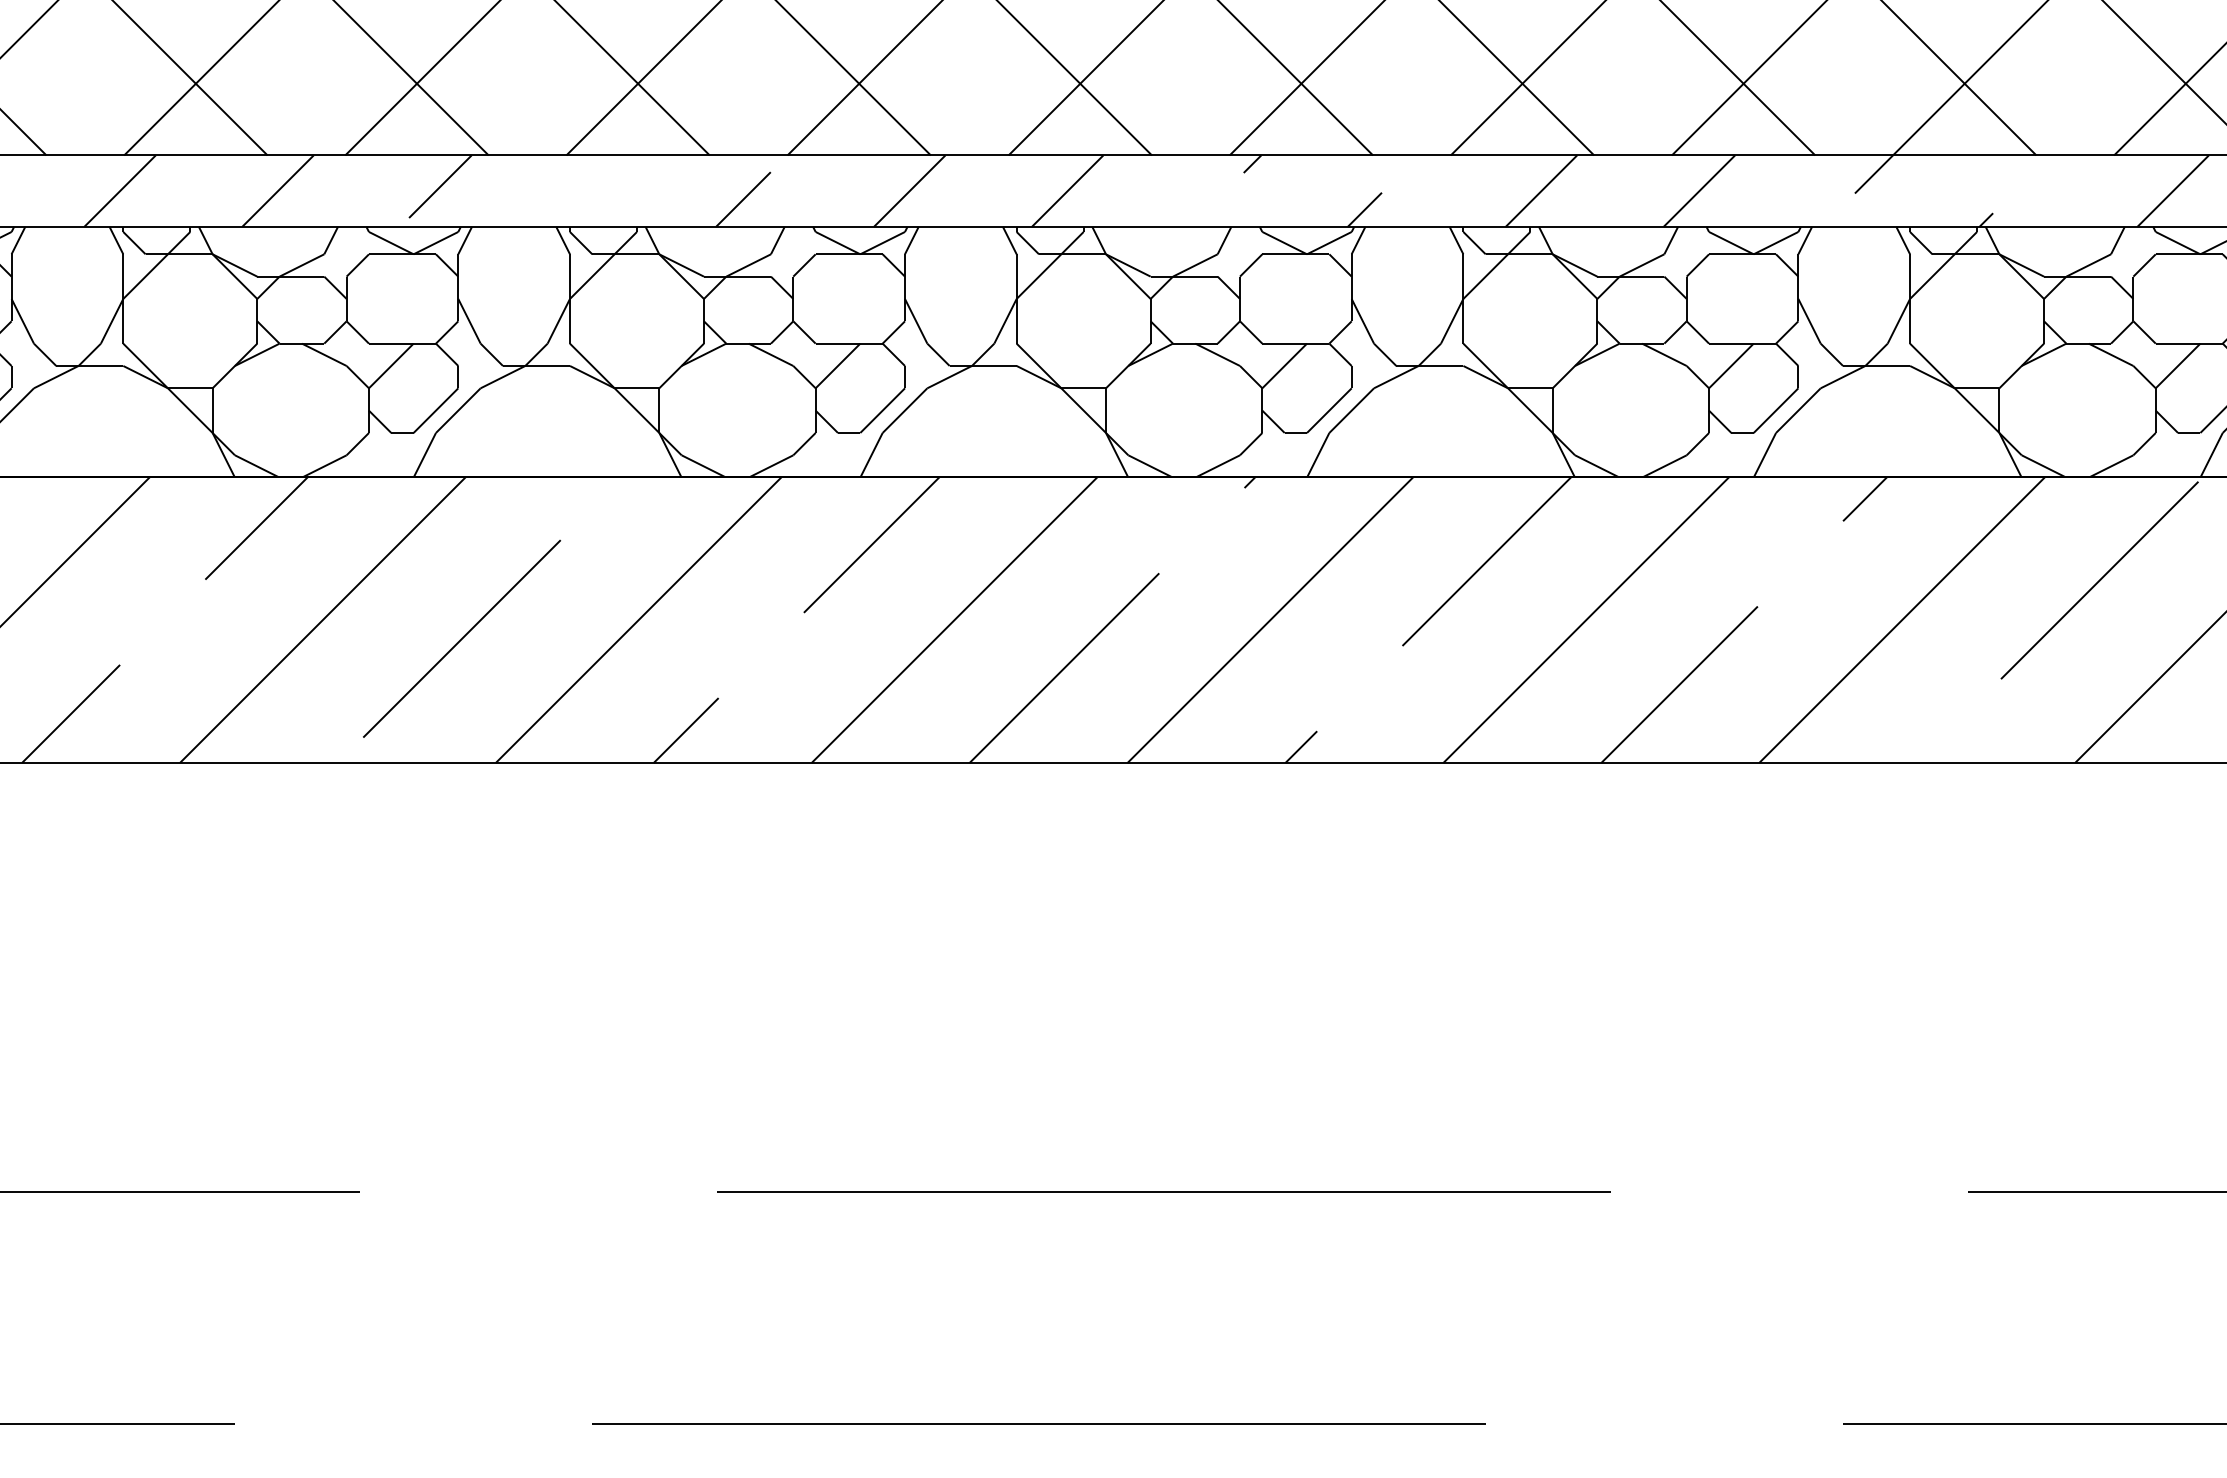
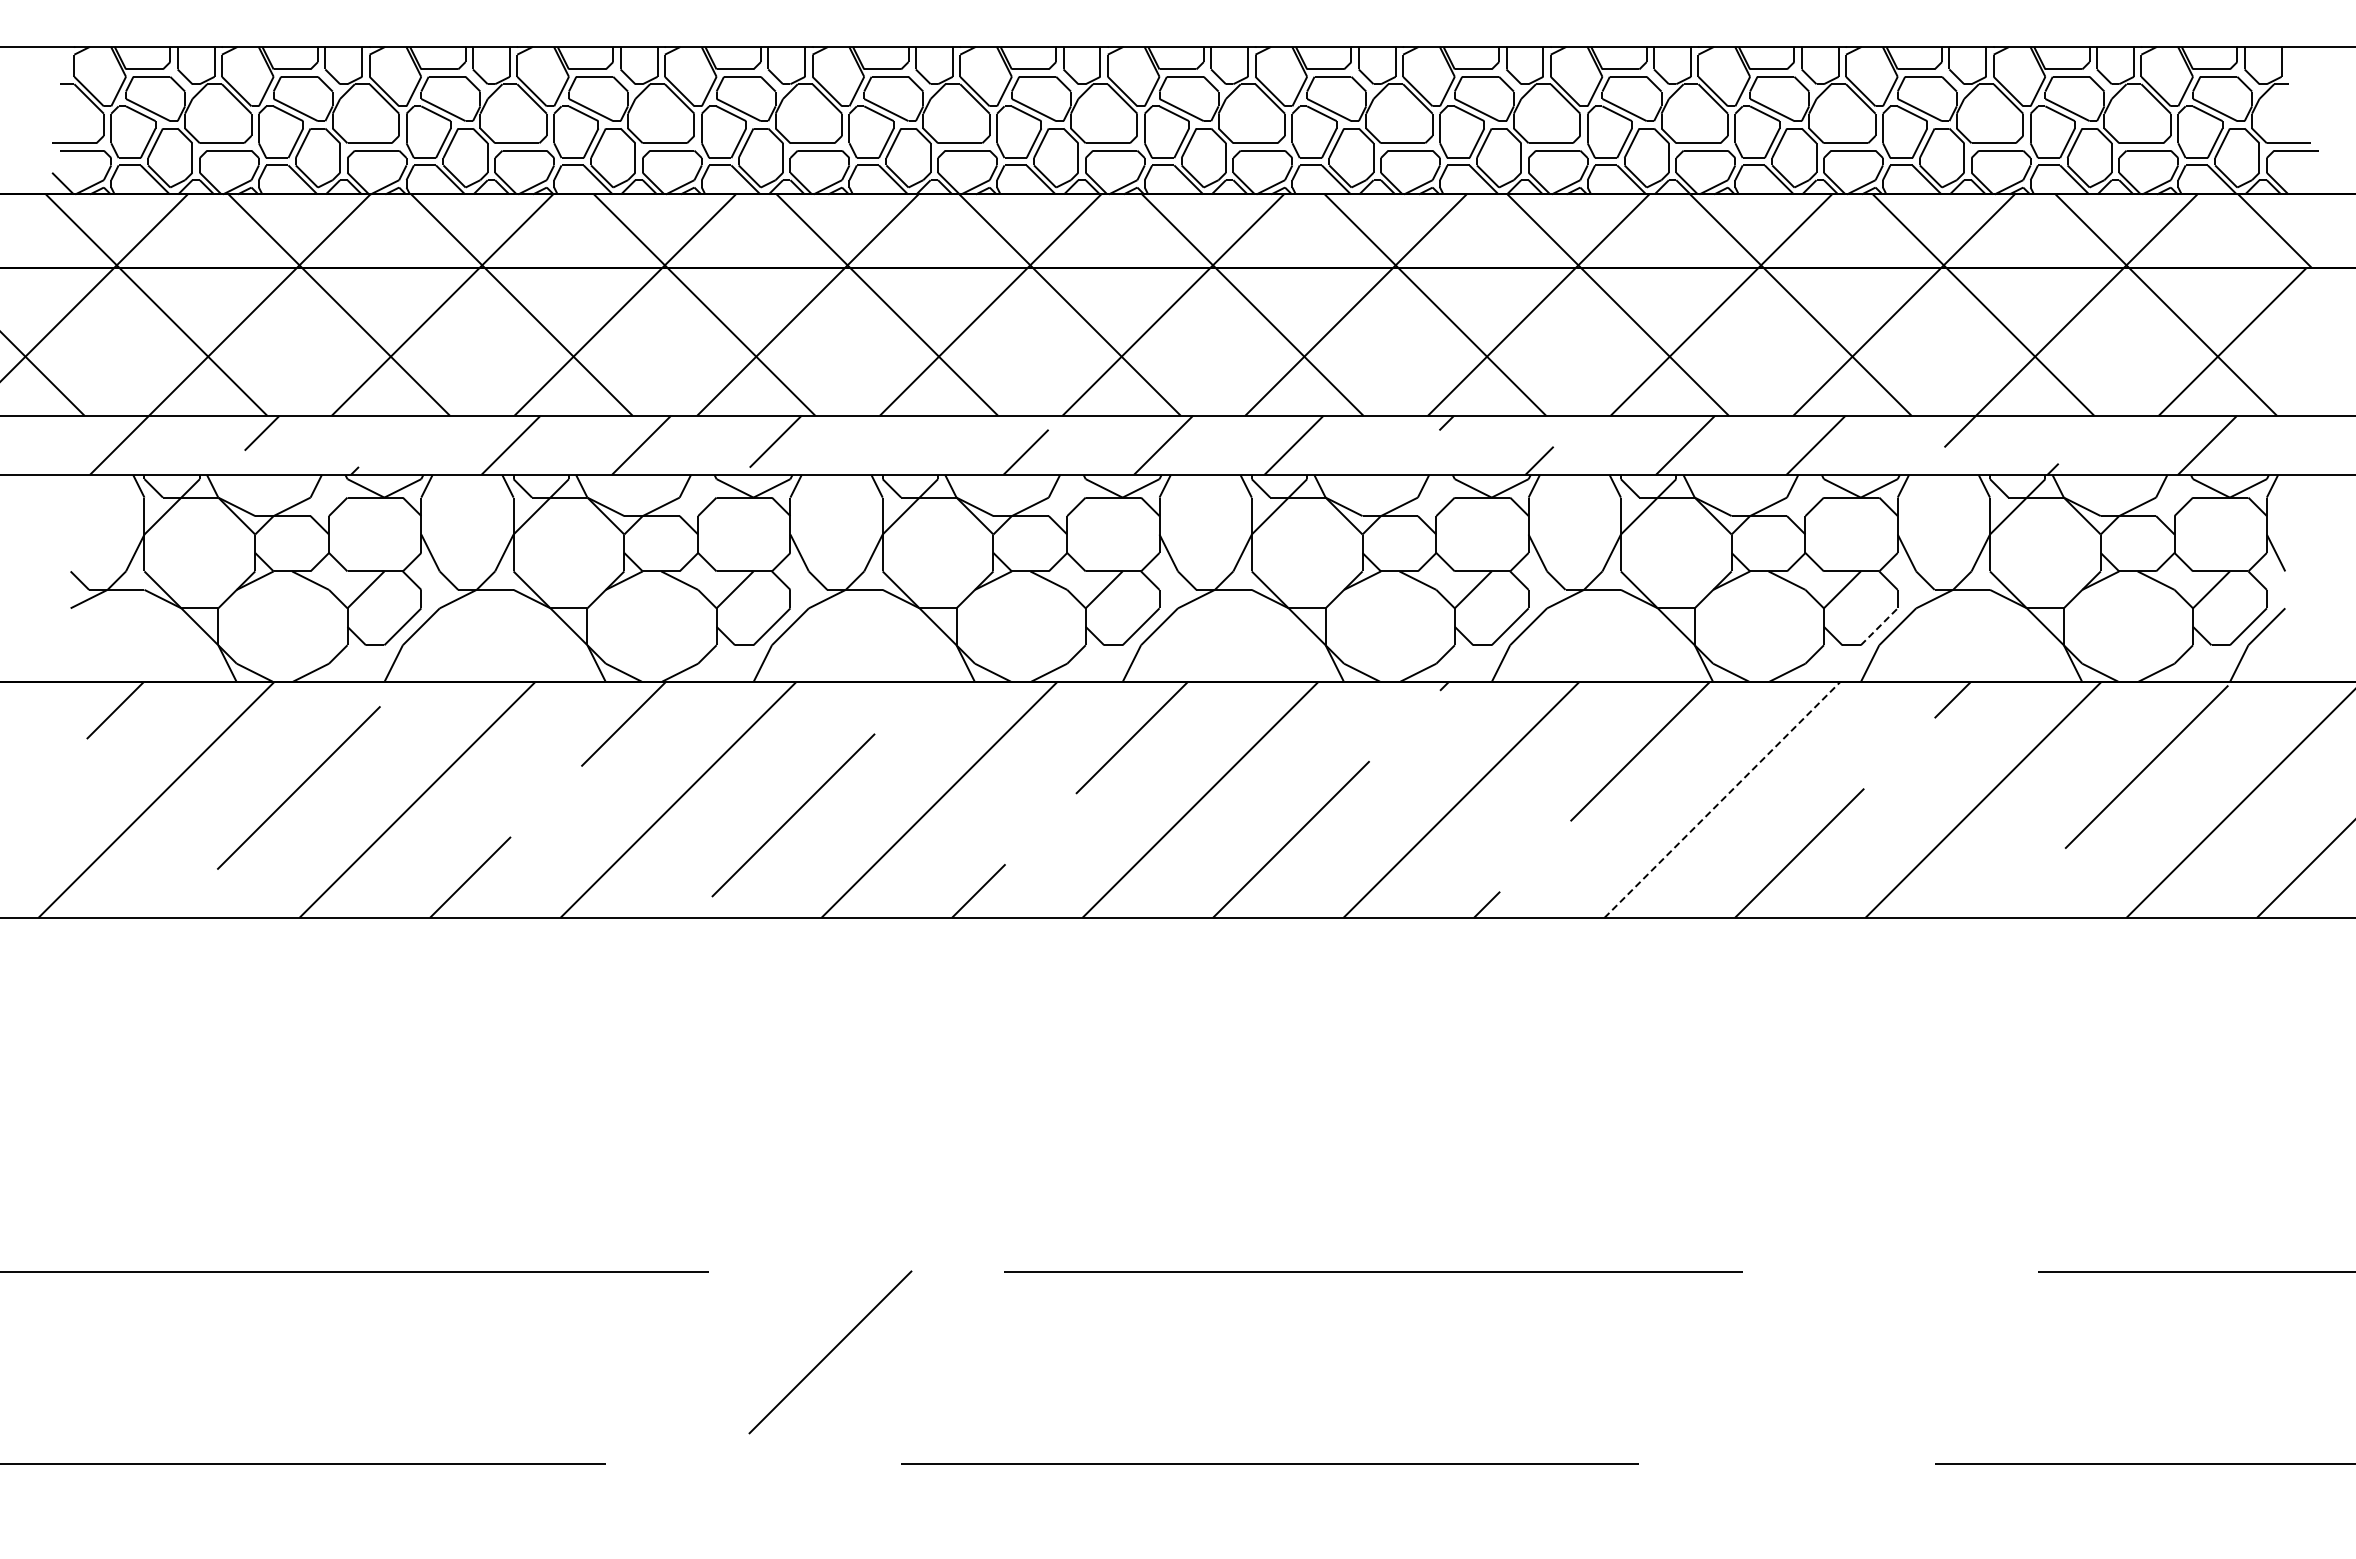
line: (1776, 410) -> (1879, 626), solid -> dashed
line: (1586, 619) -> (1722, 799), solid -> dashed
line: (506, 1288) -> (830, 1352), added

